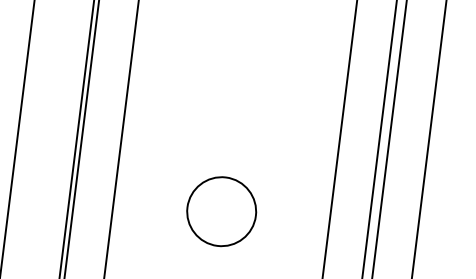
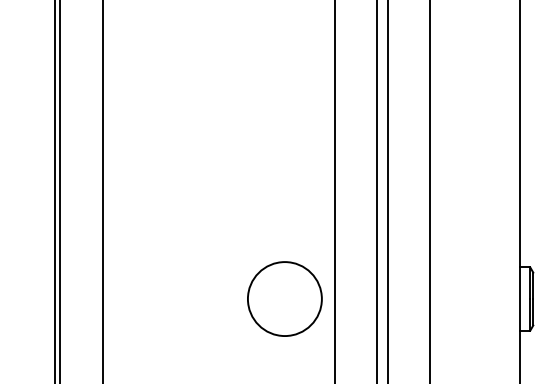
circle: (221, 211) -> (284, 298), moved

